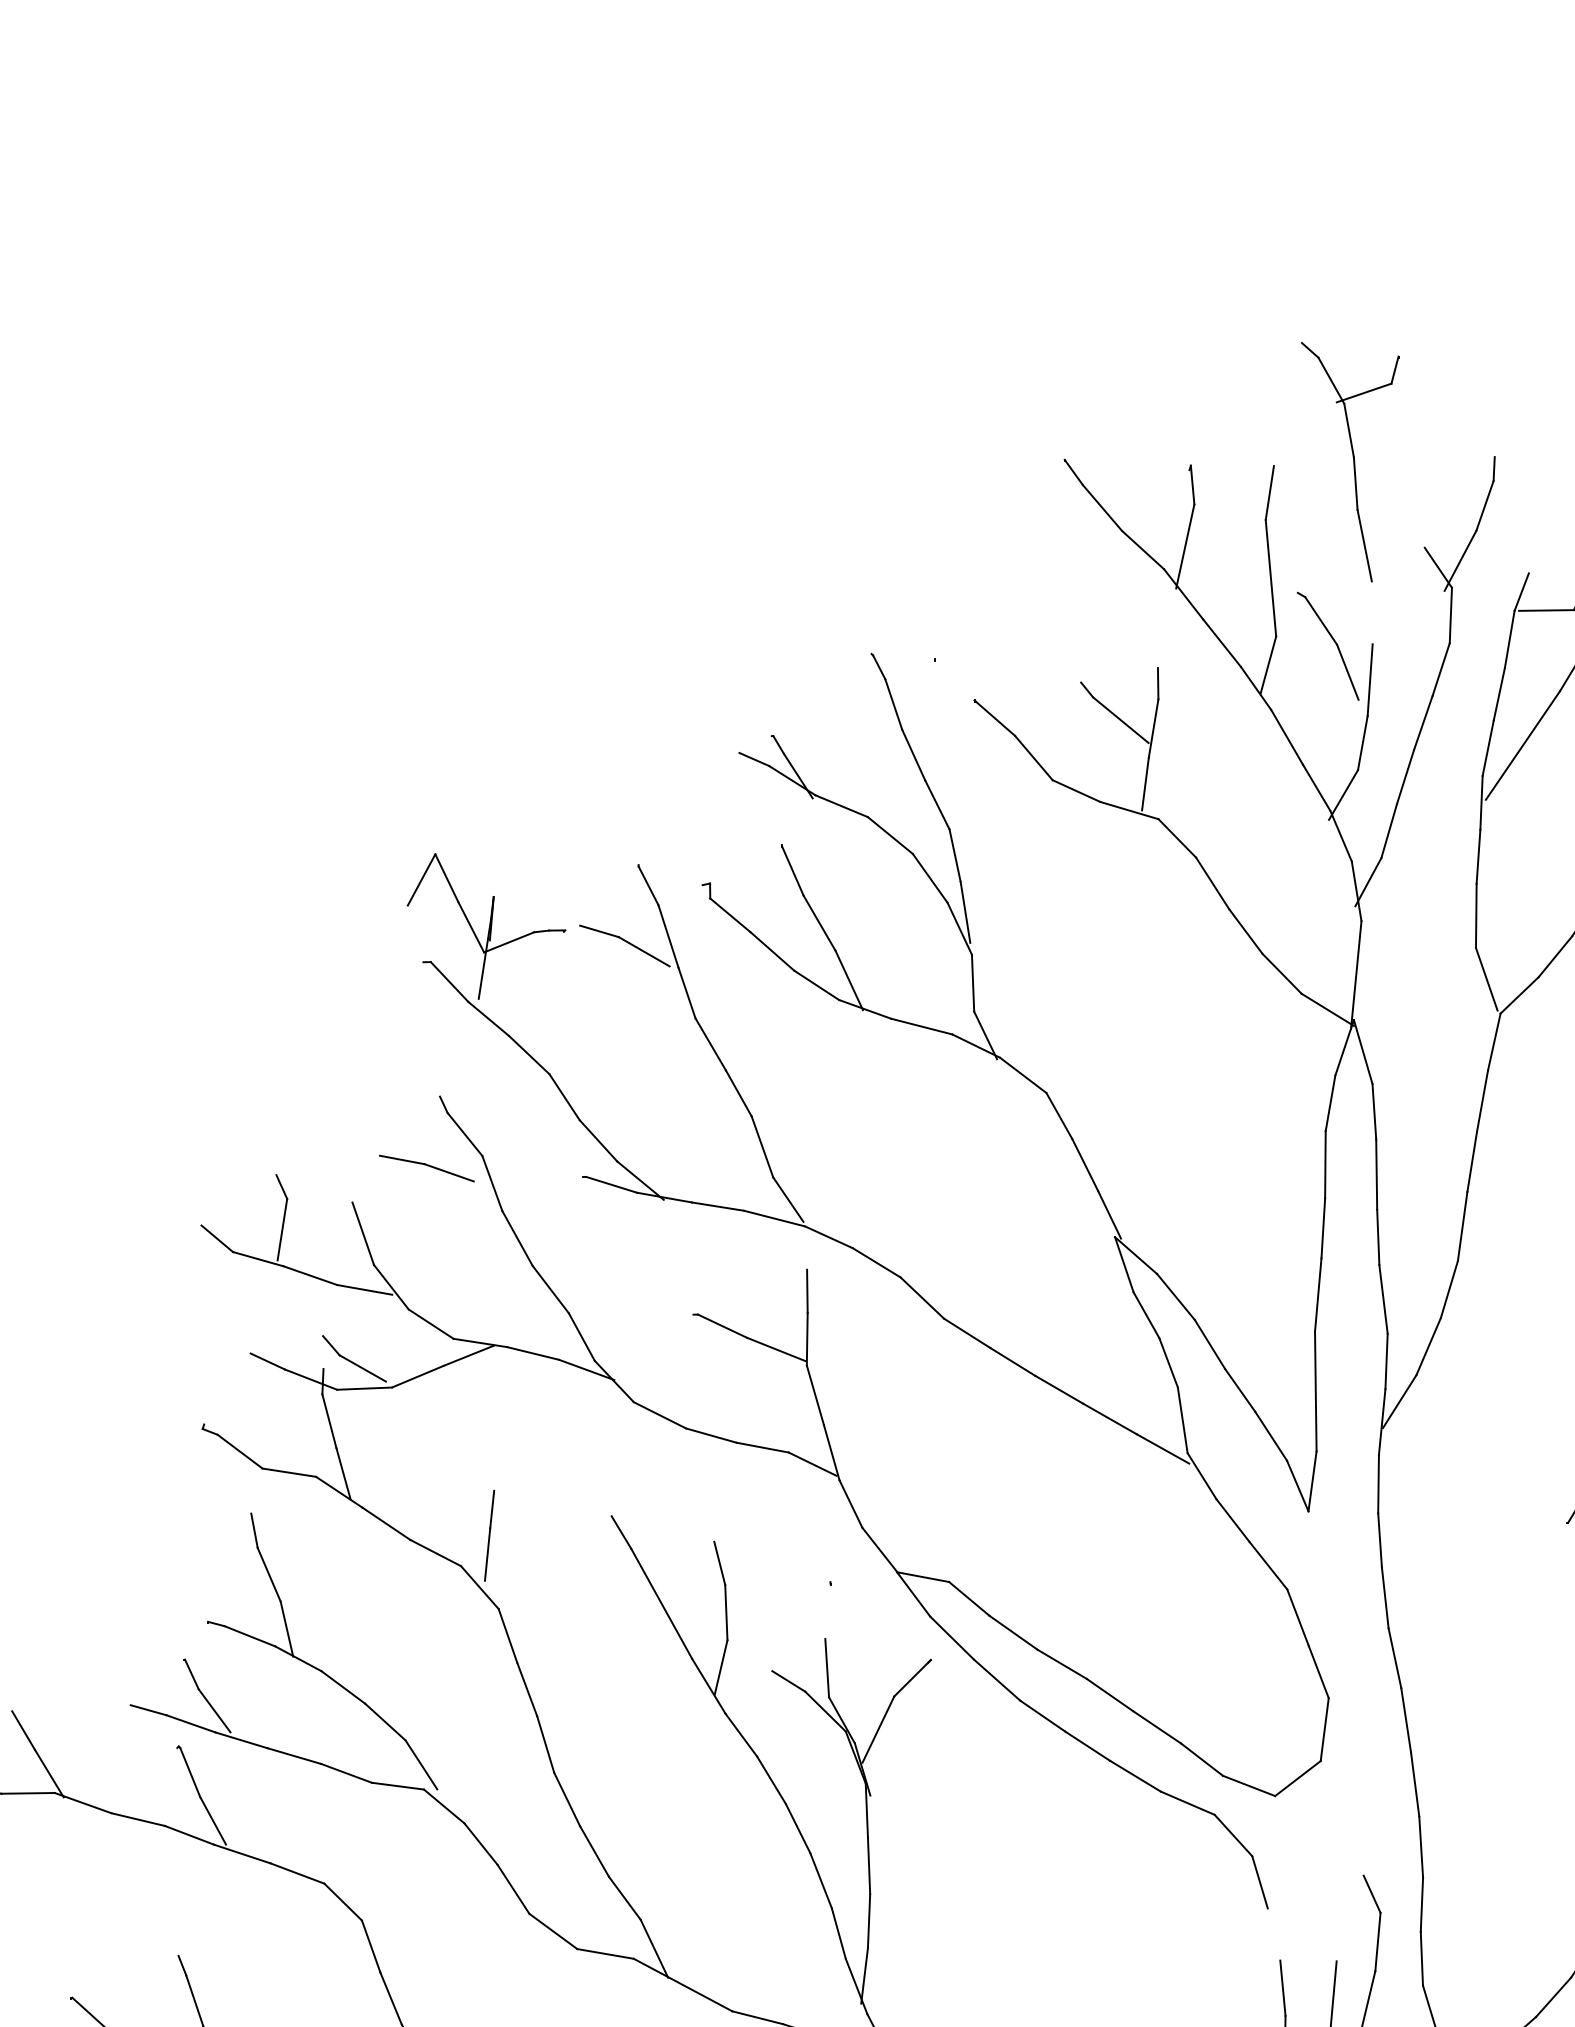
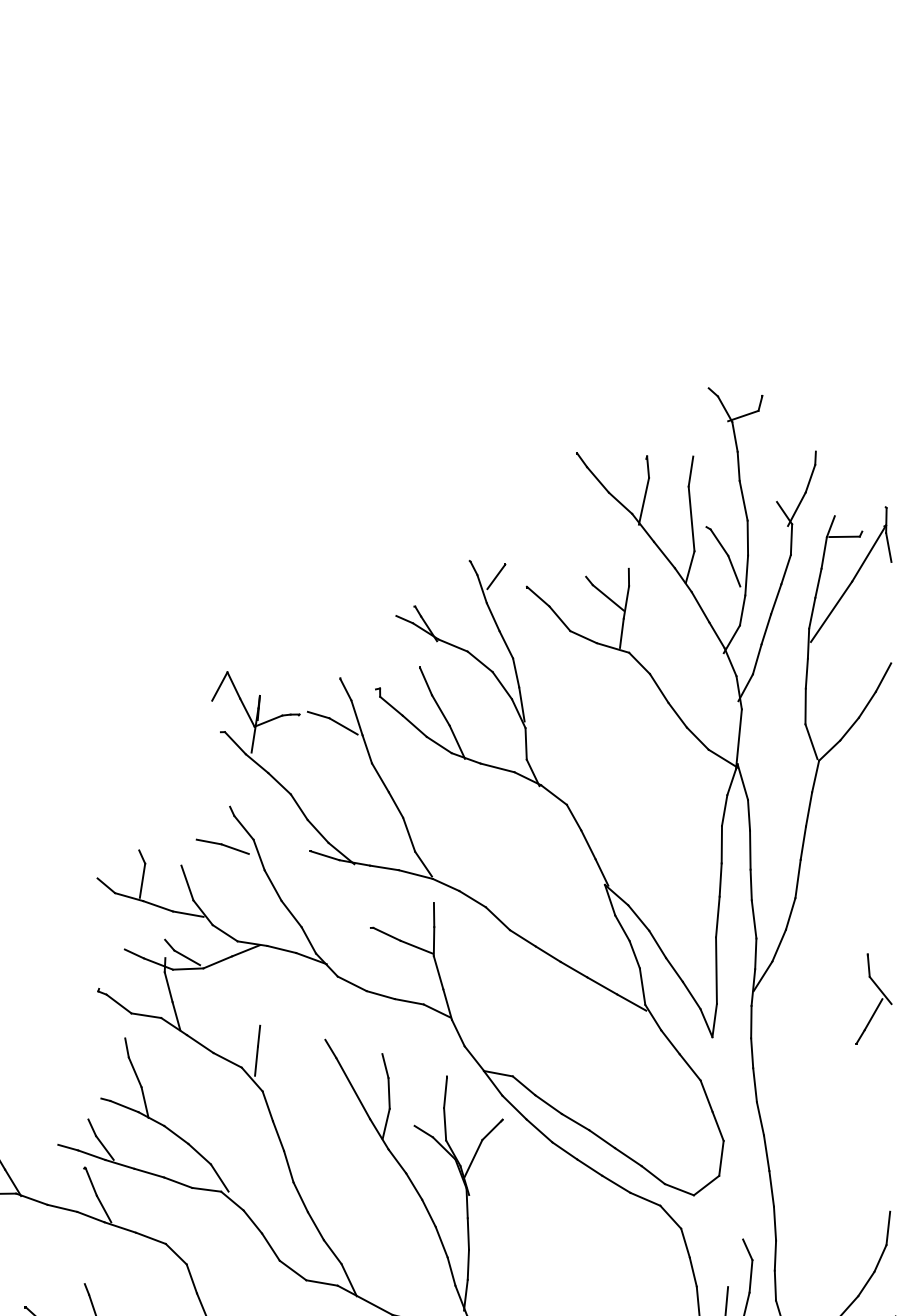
line: (1371, 611) -> (747, 537), added
line: (919, 681) -> (496, 576), added
line: (827, 1612) -> (445, 1093), added
line: (1272, 1933) -> (692, 1271), added

